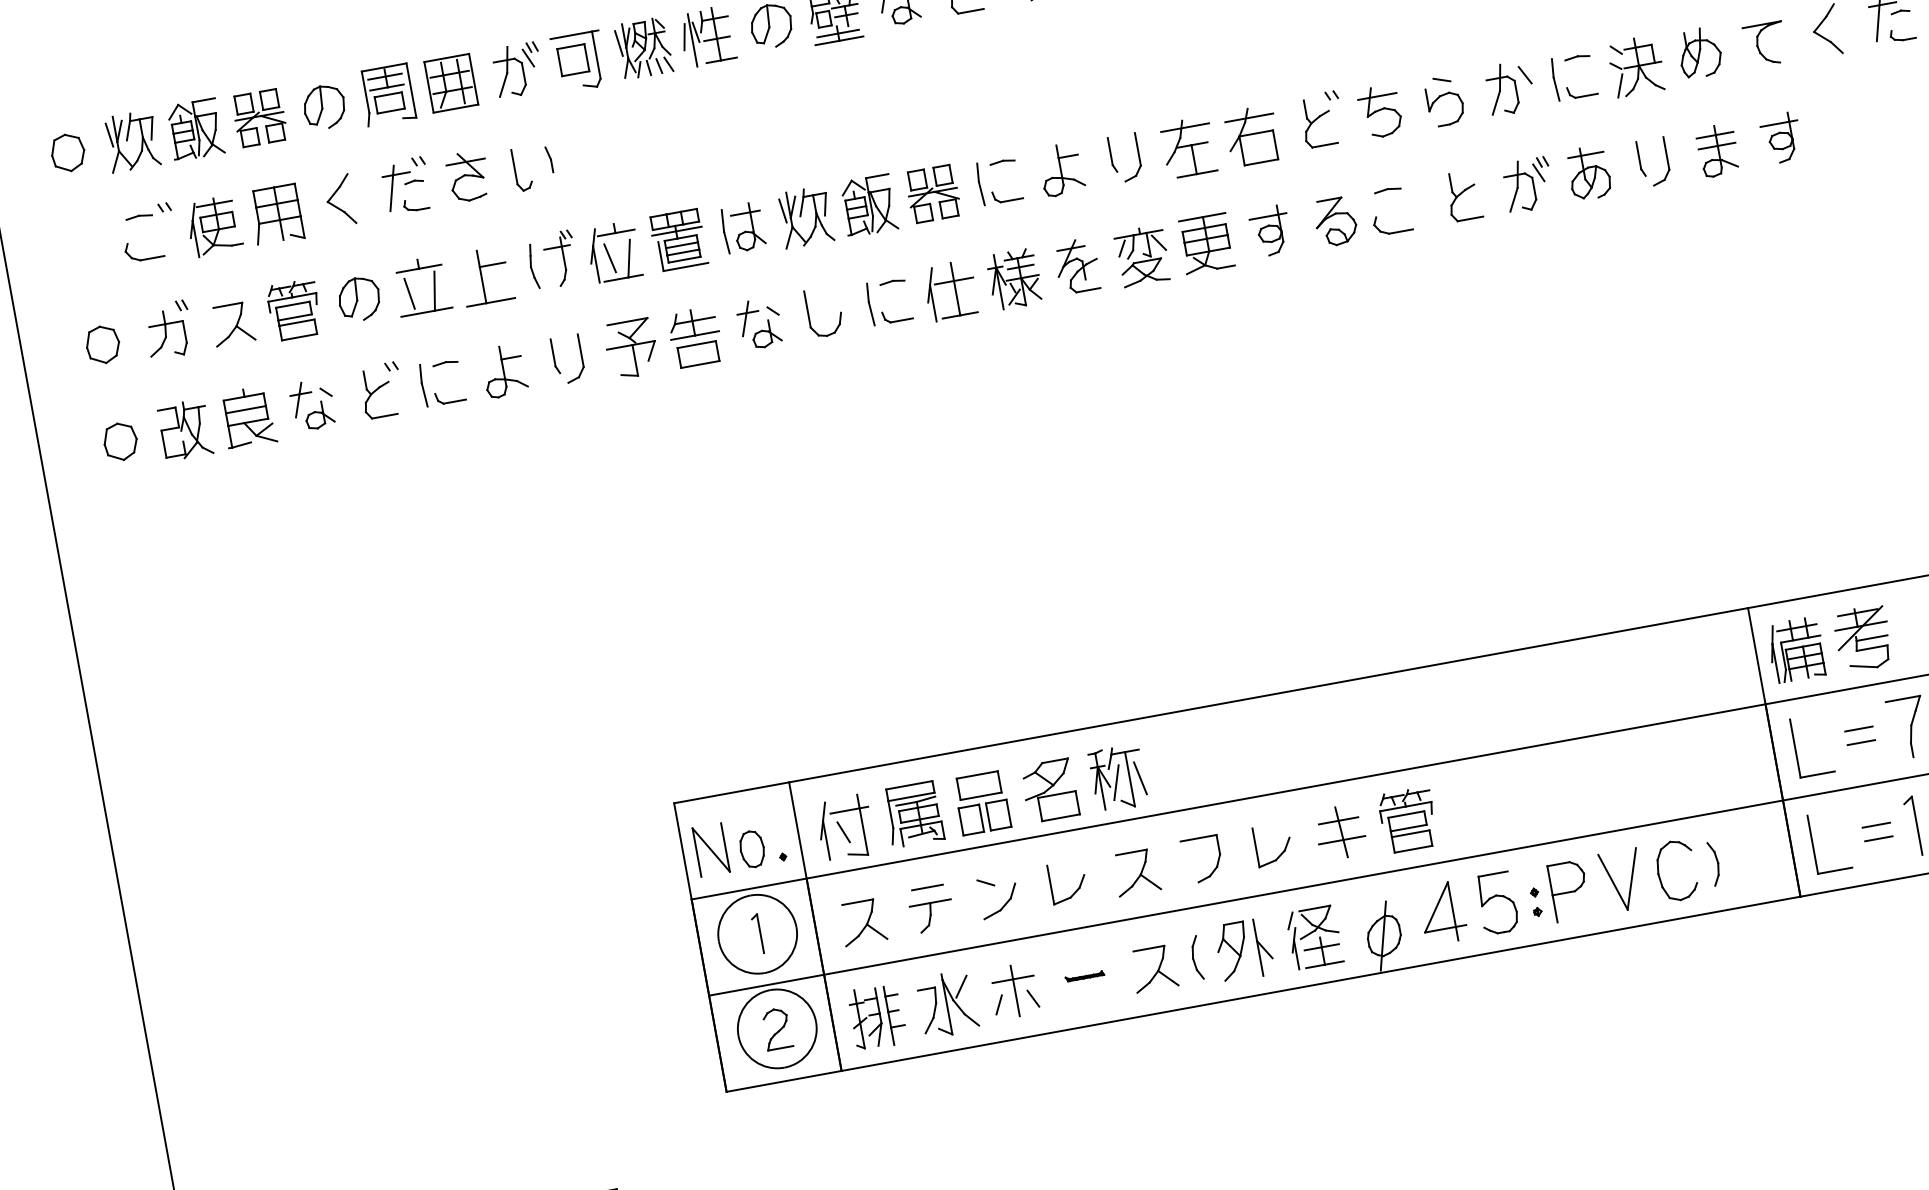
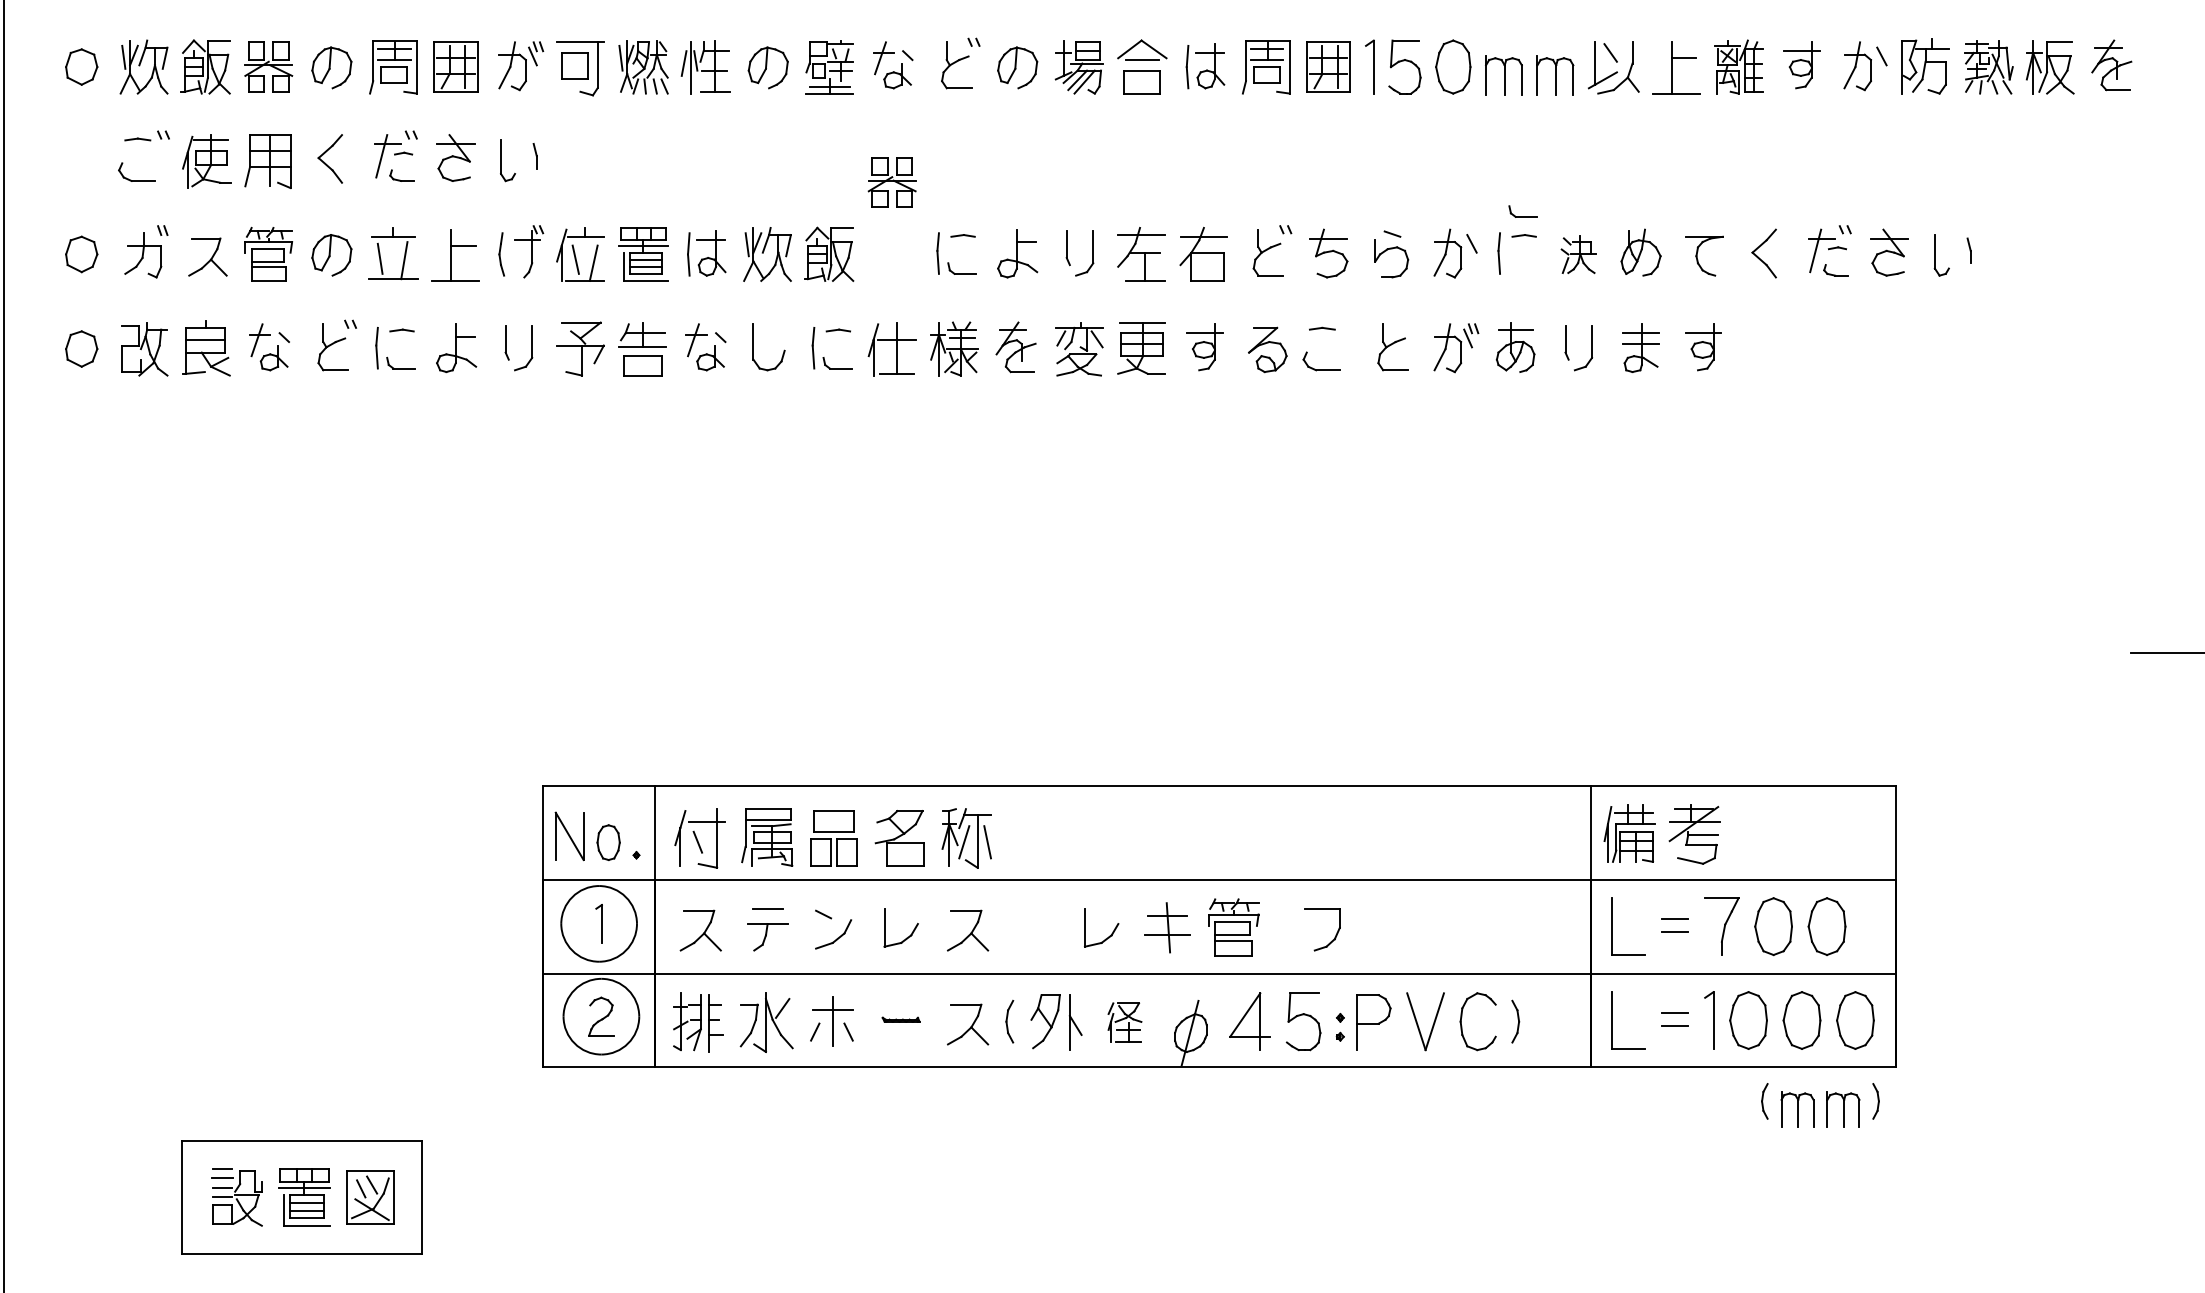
part: (1636, 66) -> (1578, 254), size x0.7
part: (1581, 91) -> (1522, 211), moved
part: (932, 194) -> (891, 182), moved
part: (1216, 862) -> (1335, 934), moved
part: (1314, 937) -> (1124, 1022), size x0.7

